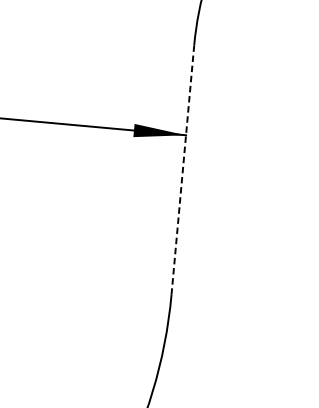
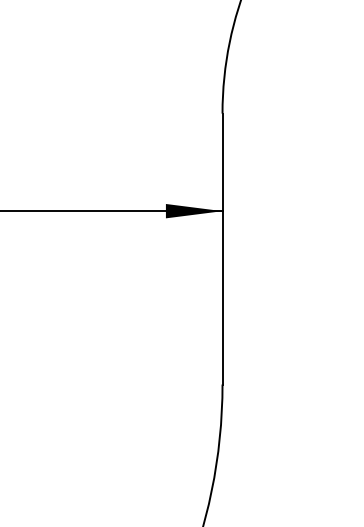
line: (182, 169) -> (222, 248), dashed -> solid

